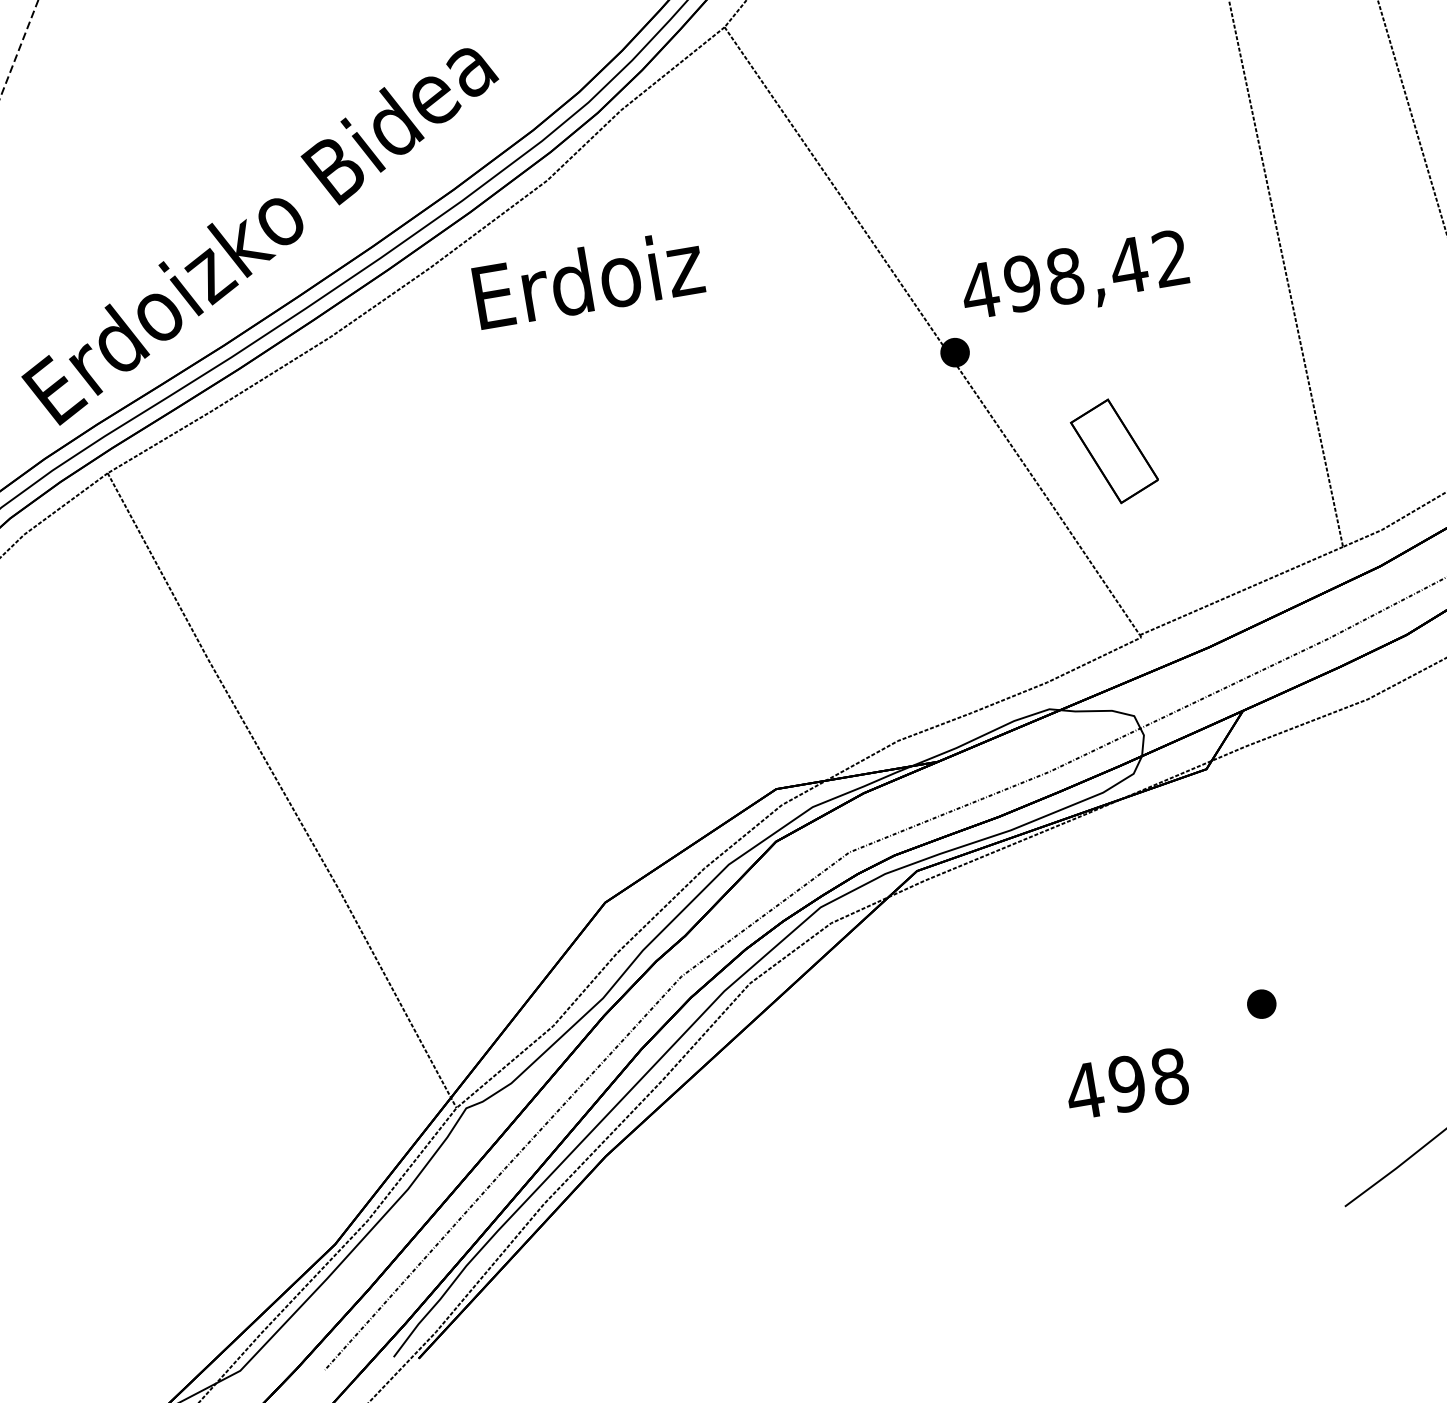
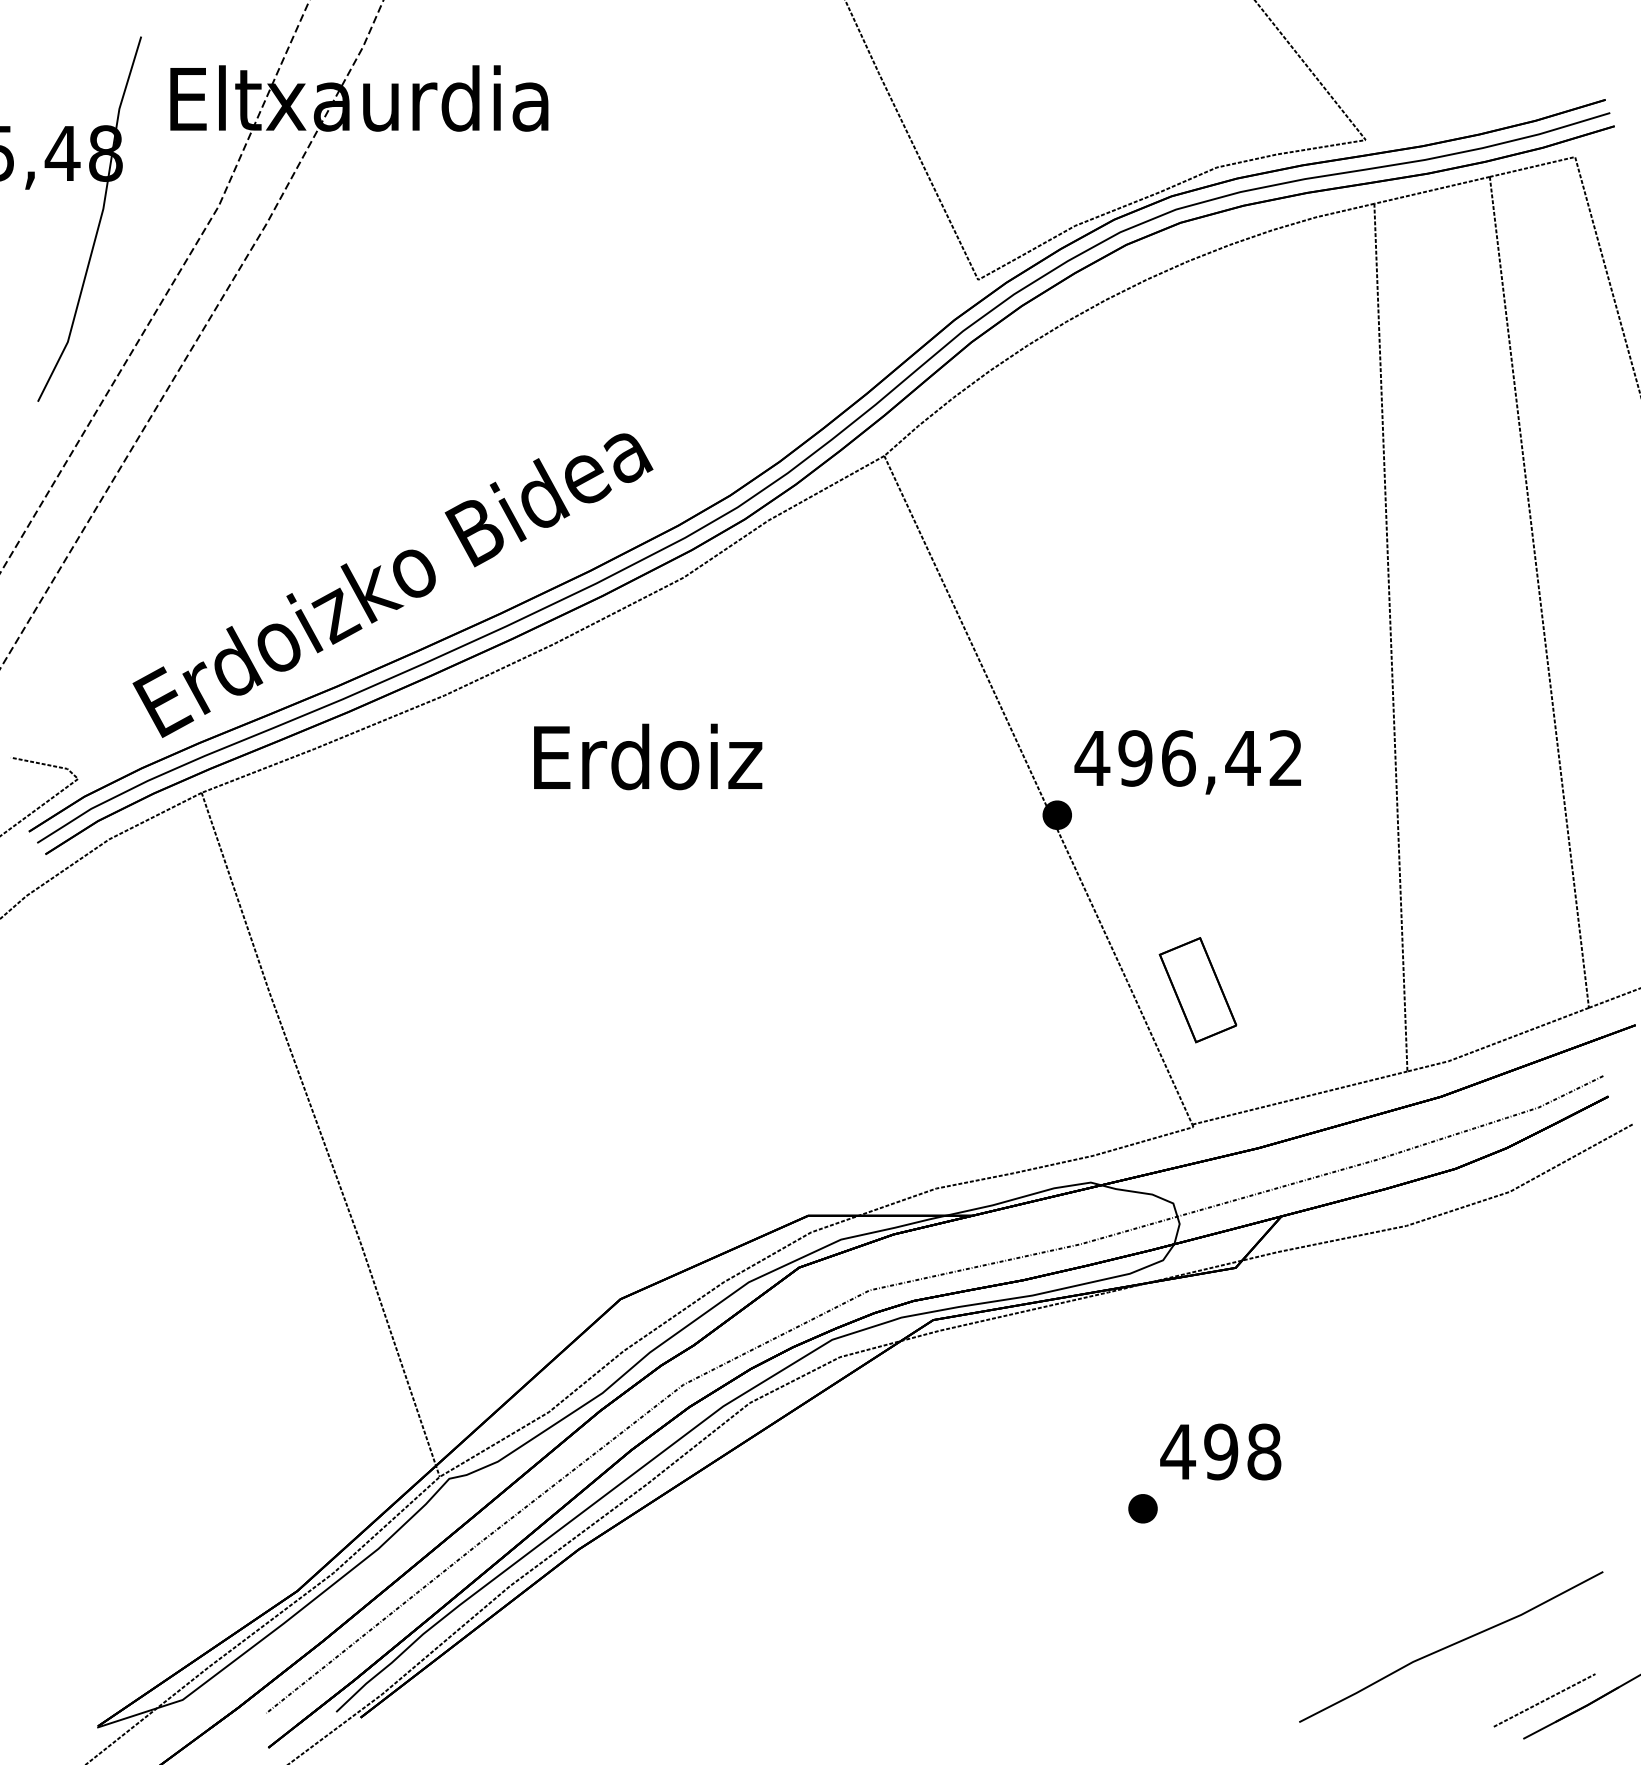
text: (1065, 276) -> (1178, 758), 498,42 -> 496,42
text: (588, 278) -> (648, 756), moved
part: (1114, 451) -> (1197, 990), moved
part: (1261, 1003) -> (1142, 1508), moved
text: (1126, 1083) -> (1220, 1451), moved

